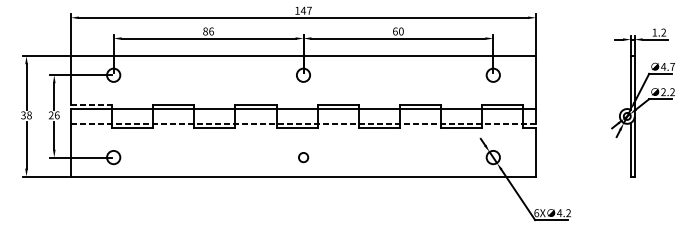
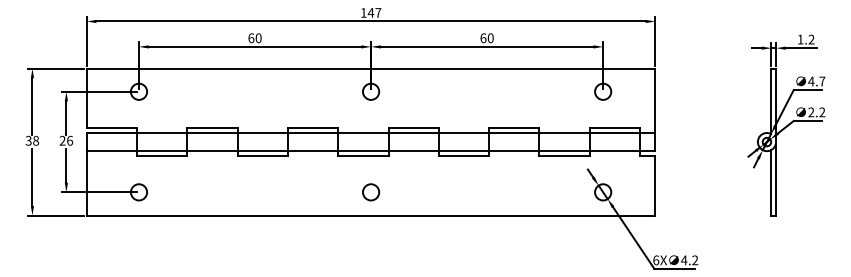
text: (208, 31) -> (254, 38), 86 -> 60
line: (91, 105) -> (112, 128), dashed -> solid
line: (303, 124) -> (371, 151), dashed -> solid
circle: (303, 157) -> (371, 192), size x1.43

